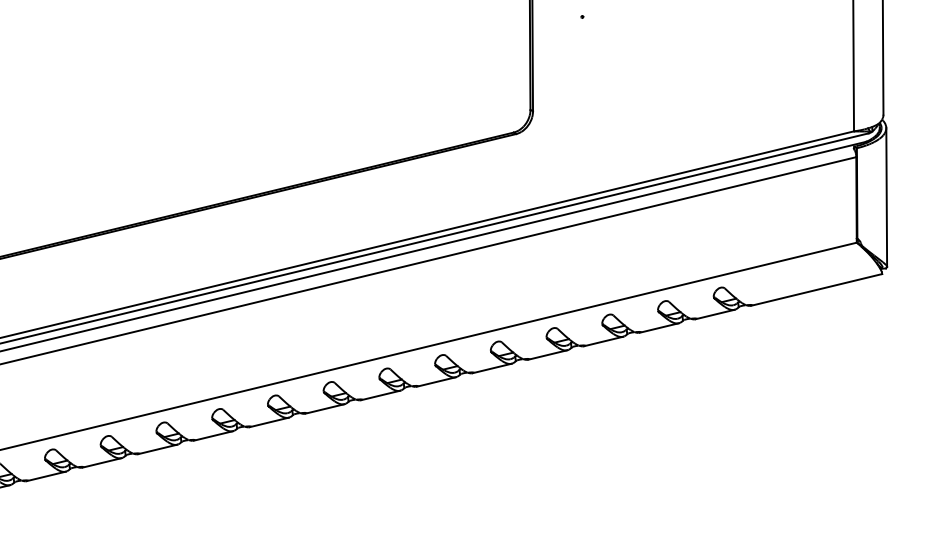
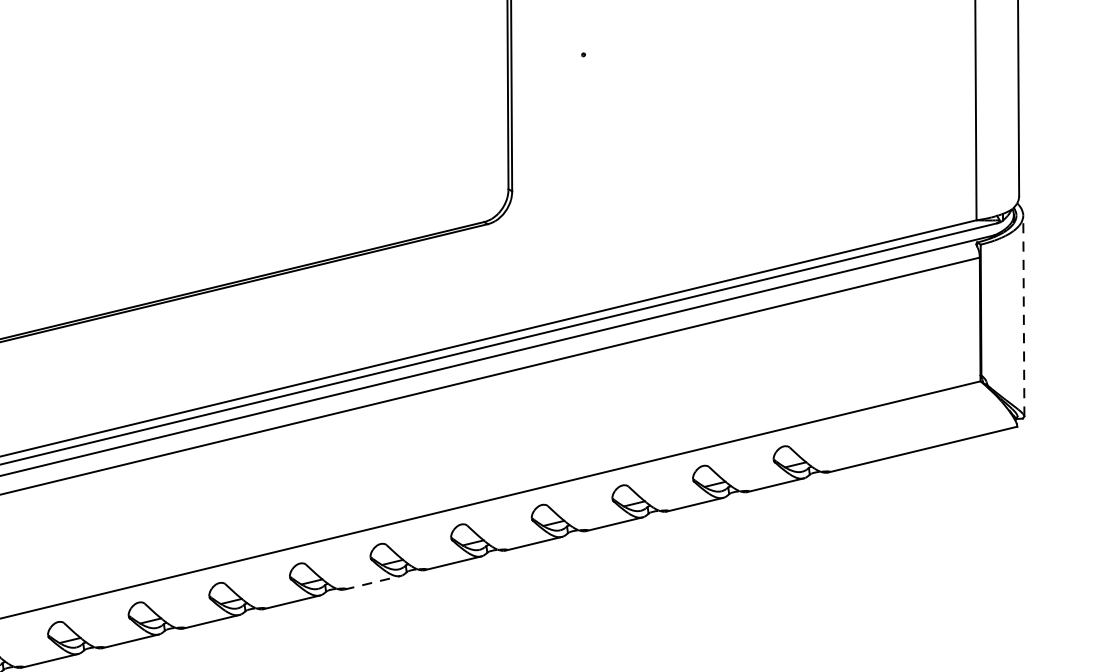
line: (886, 197) -> (1023, 315), solid -> dashed
line: (436, 381) -> (372, 582), solid -> dashed

